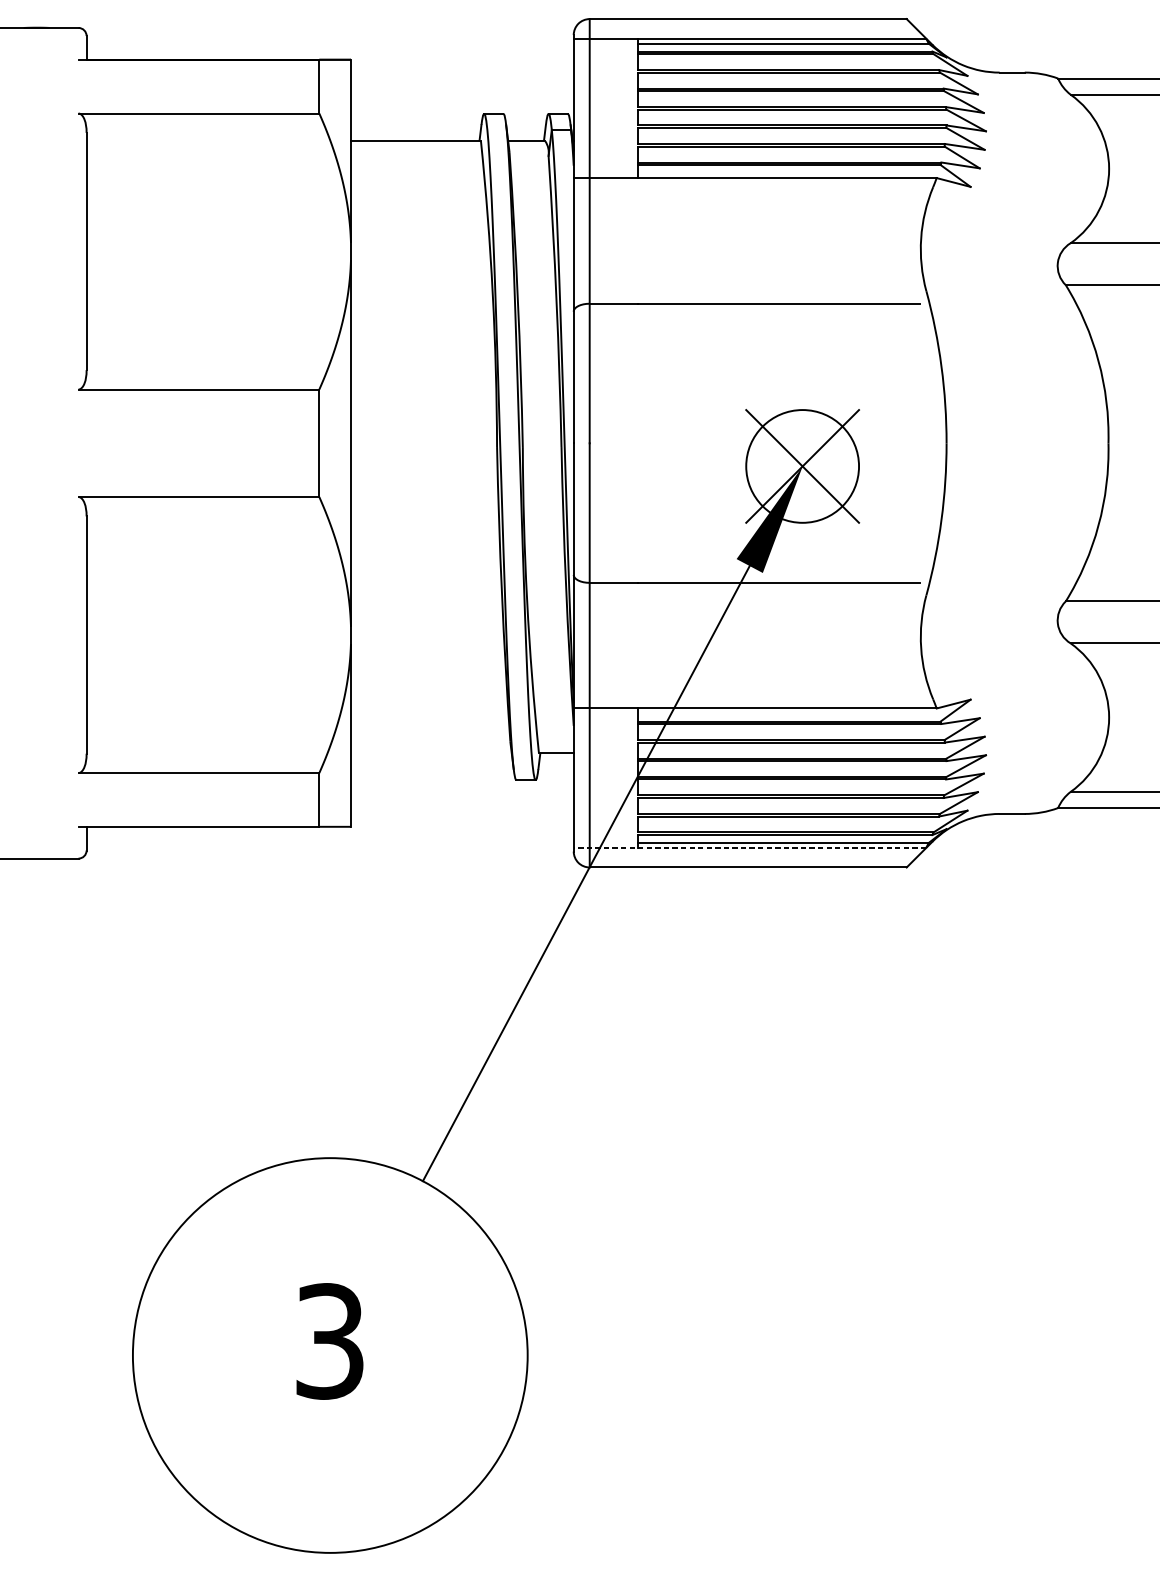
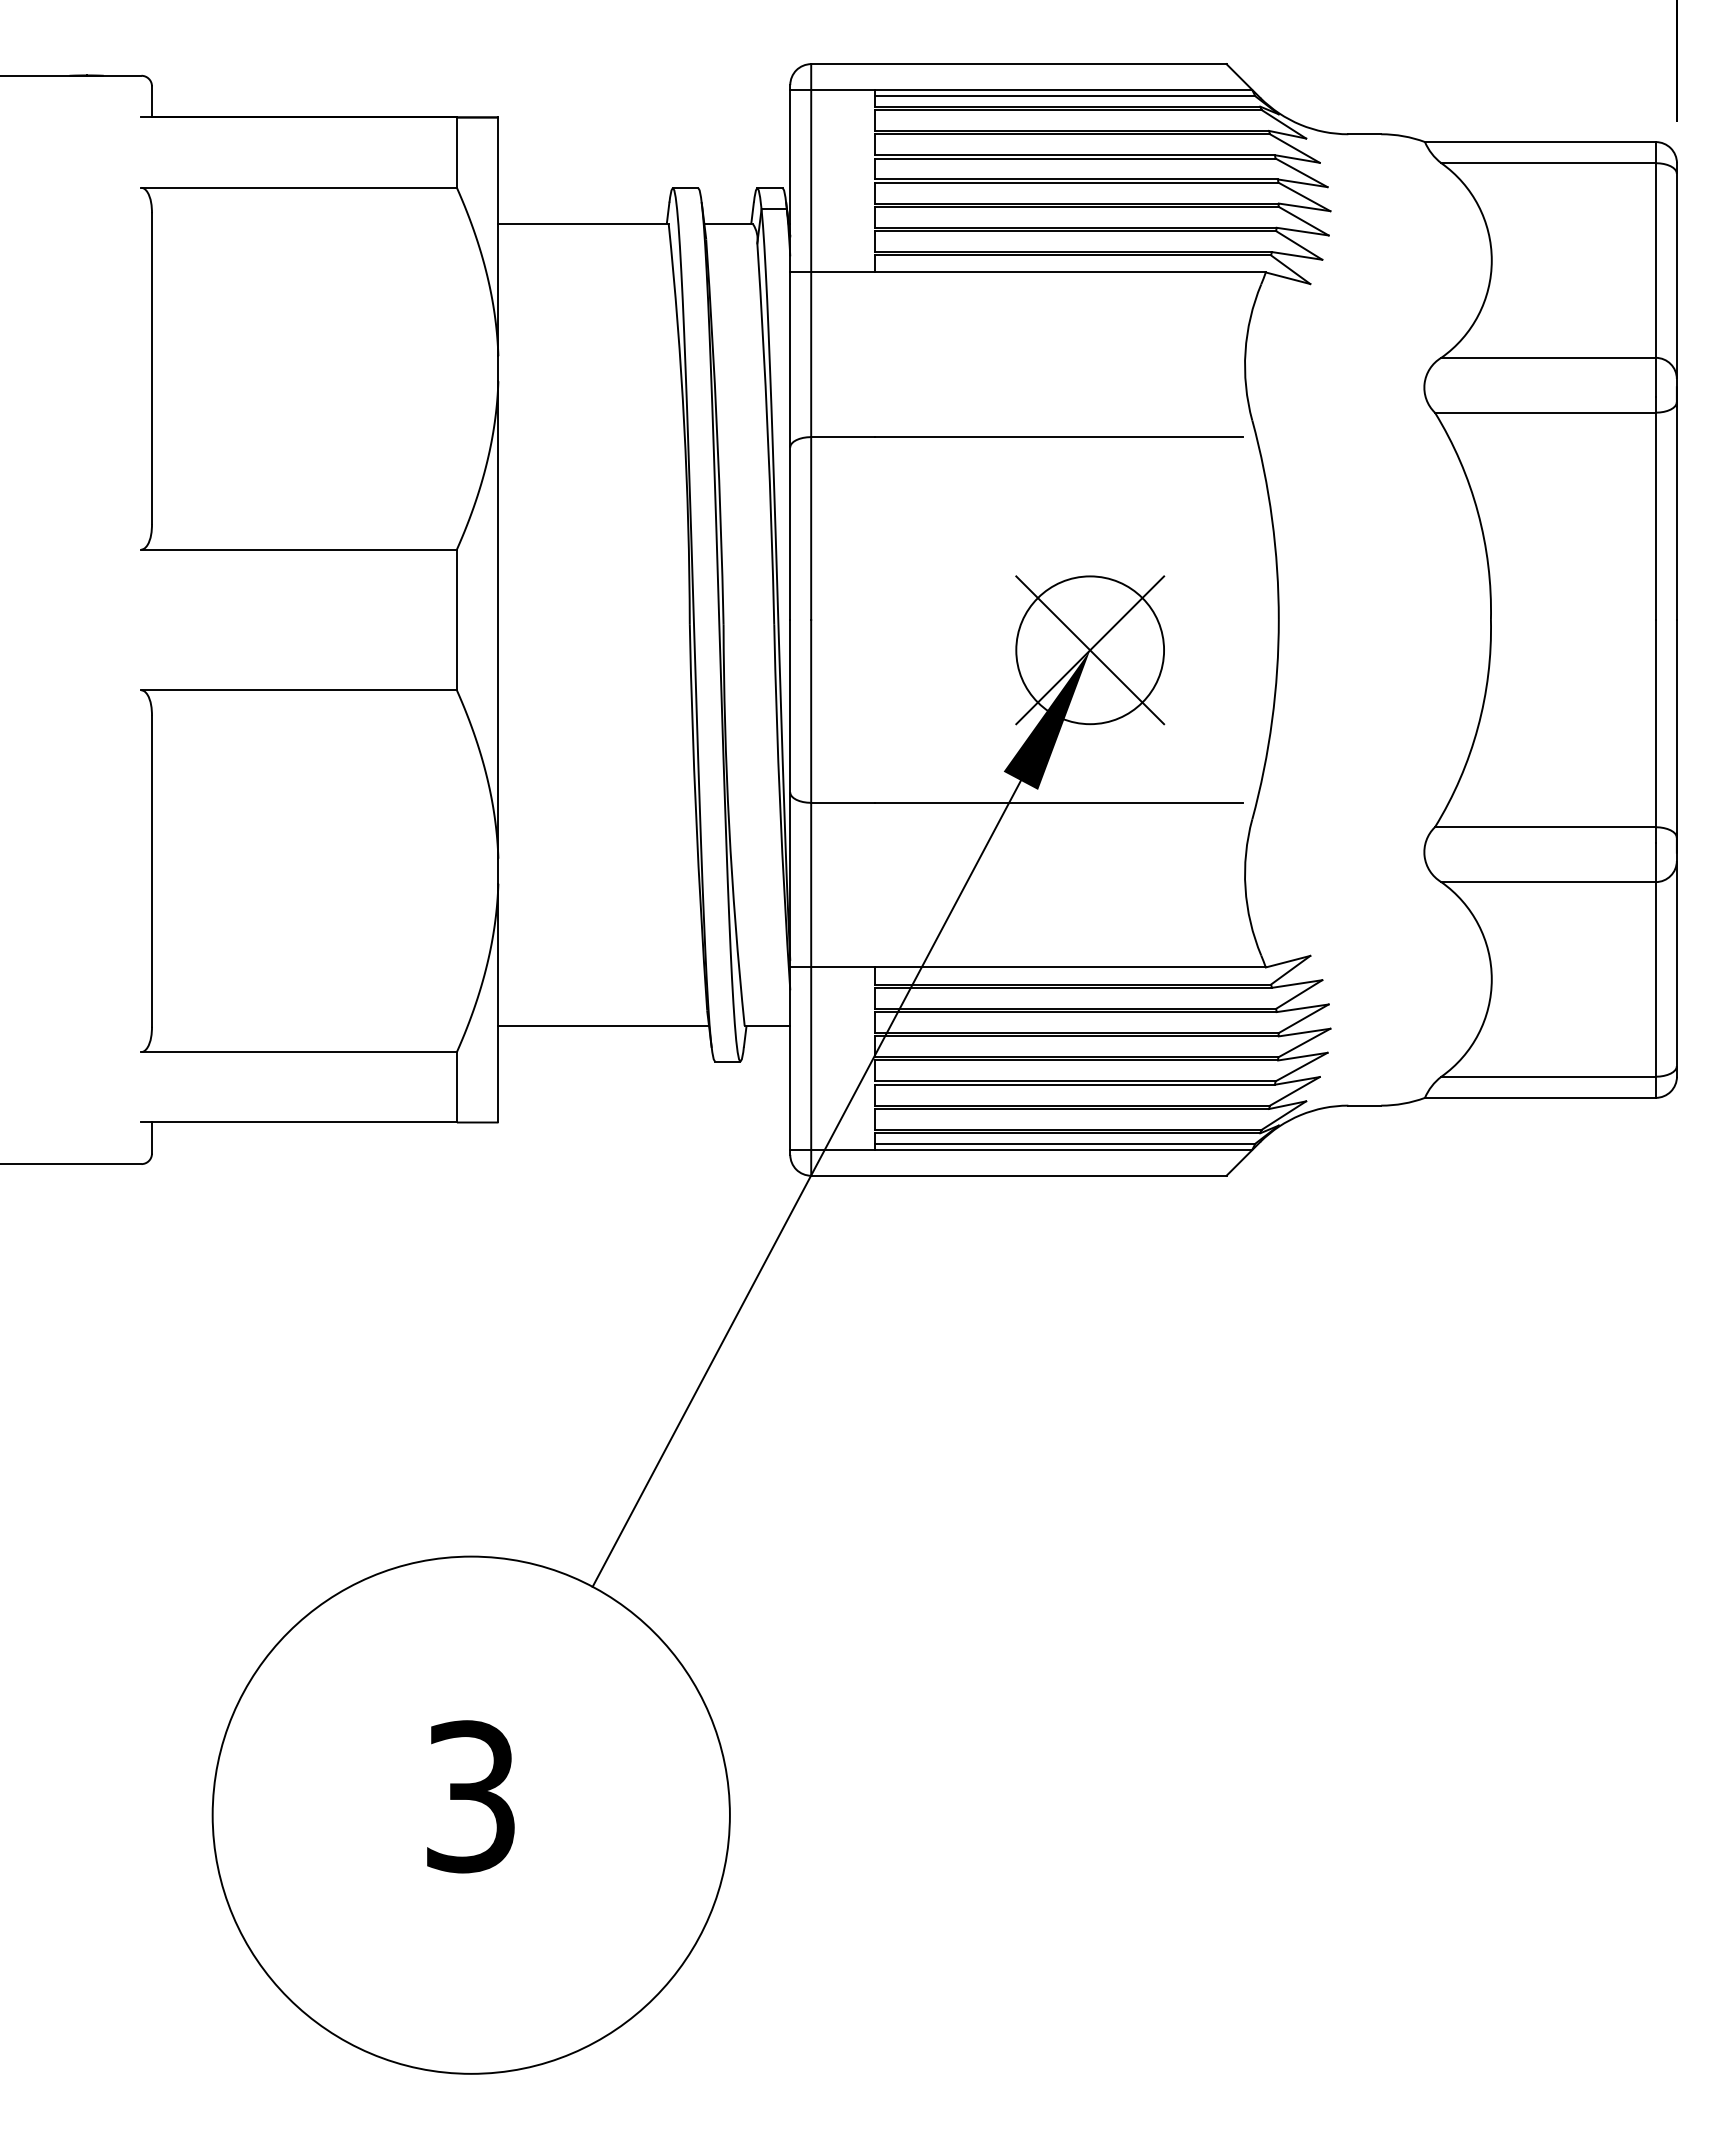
line: (431, 753) -> (603, 1026), added
line: (750, 848) -> (1021, 1150), dashed -> solid

